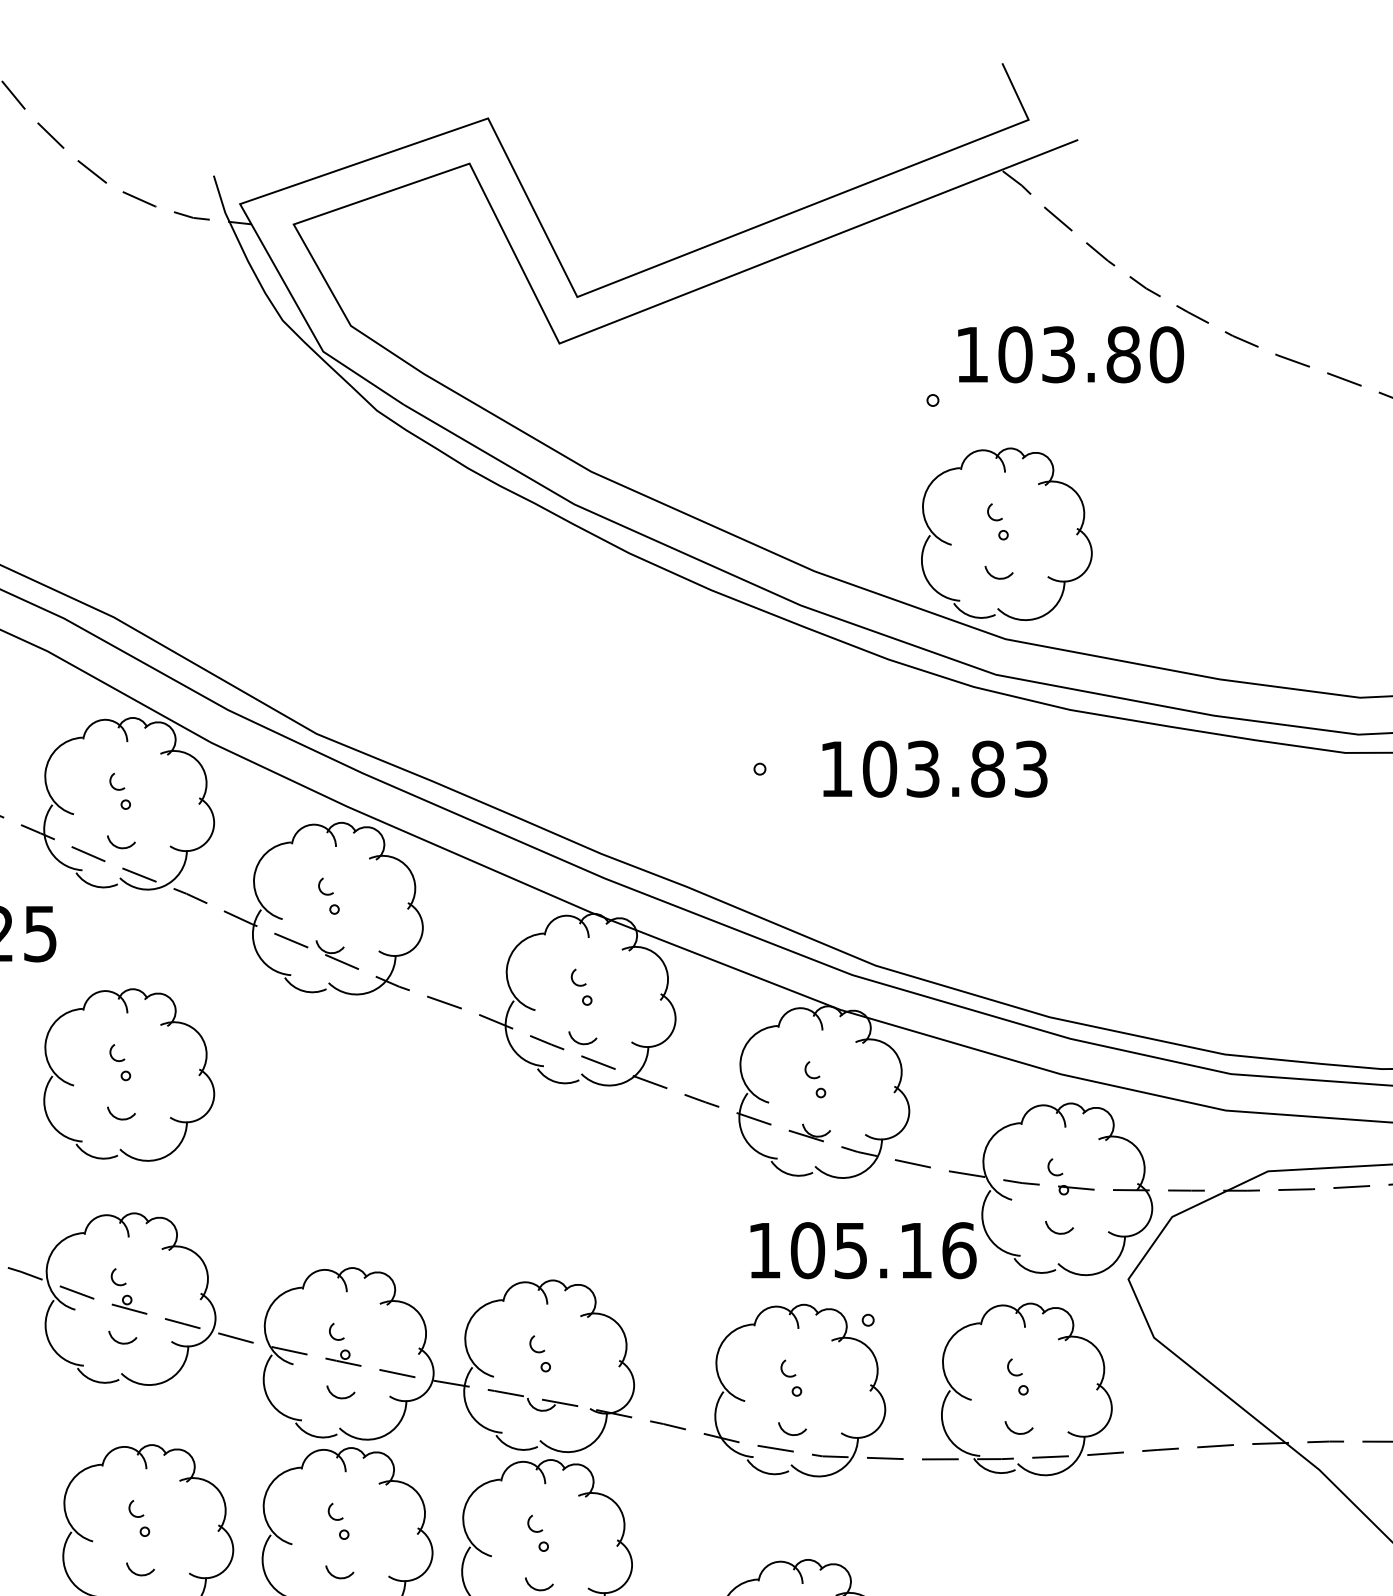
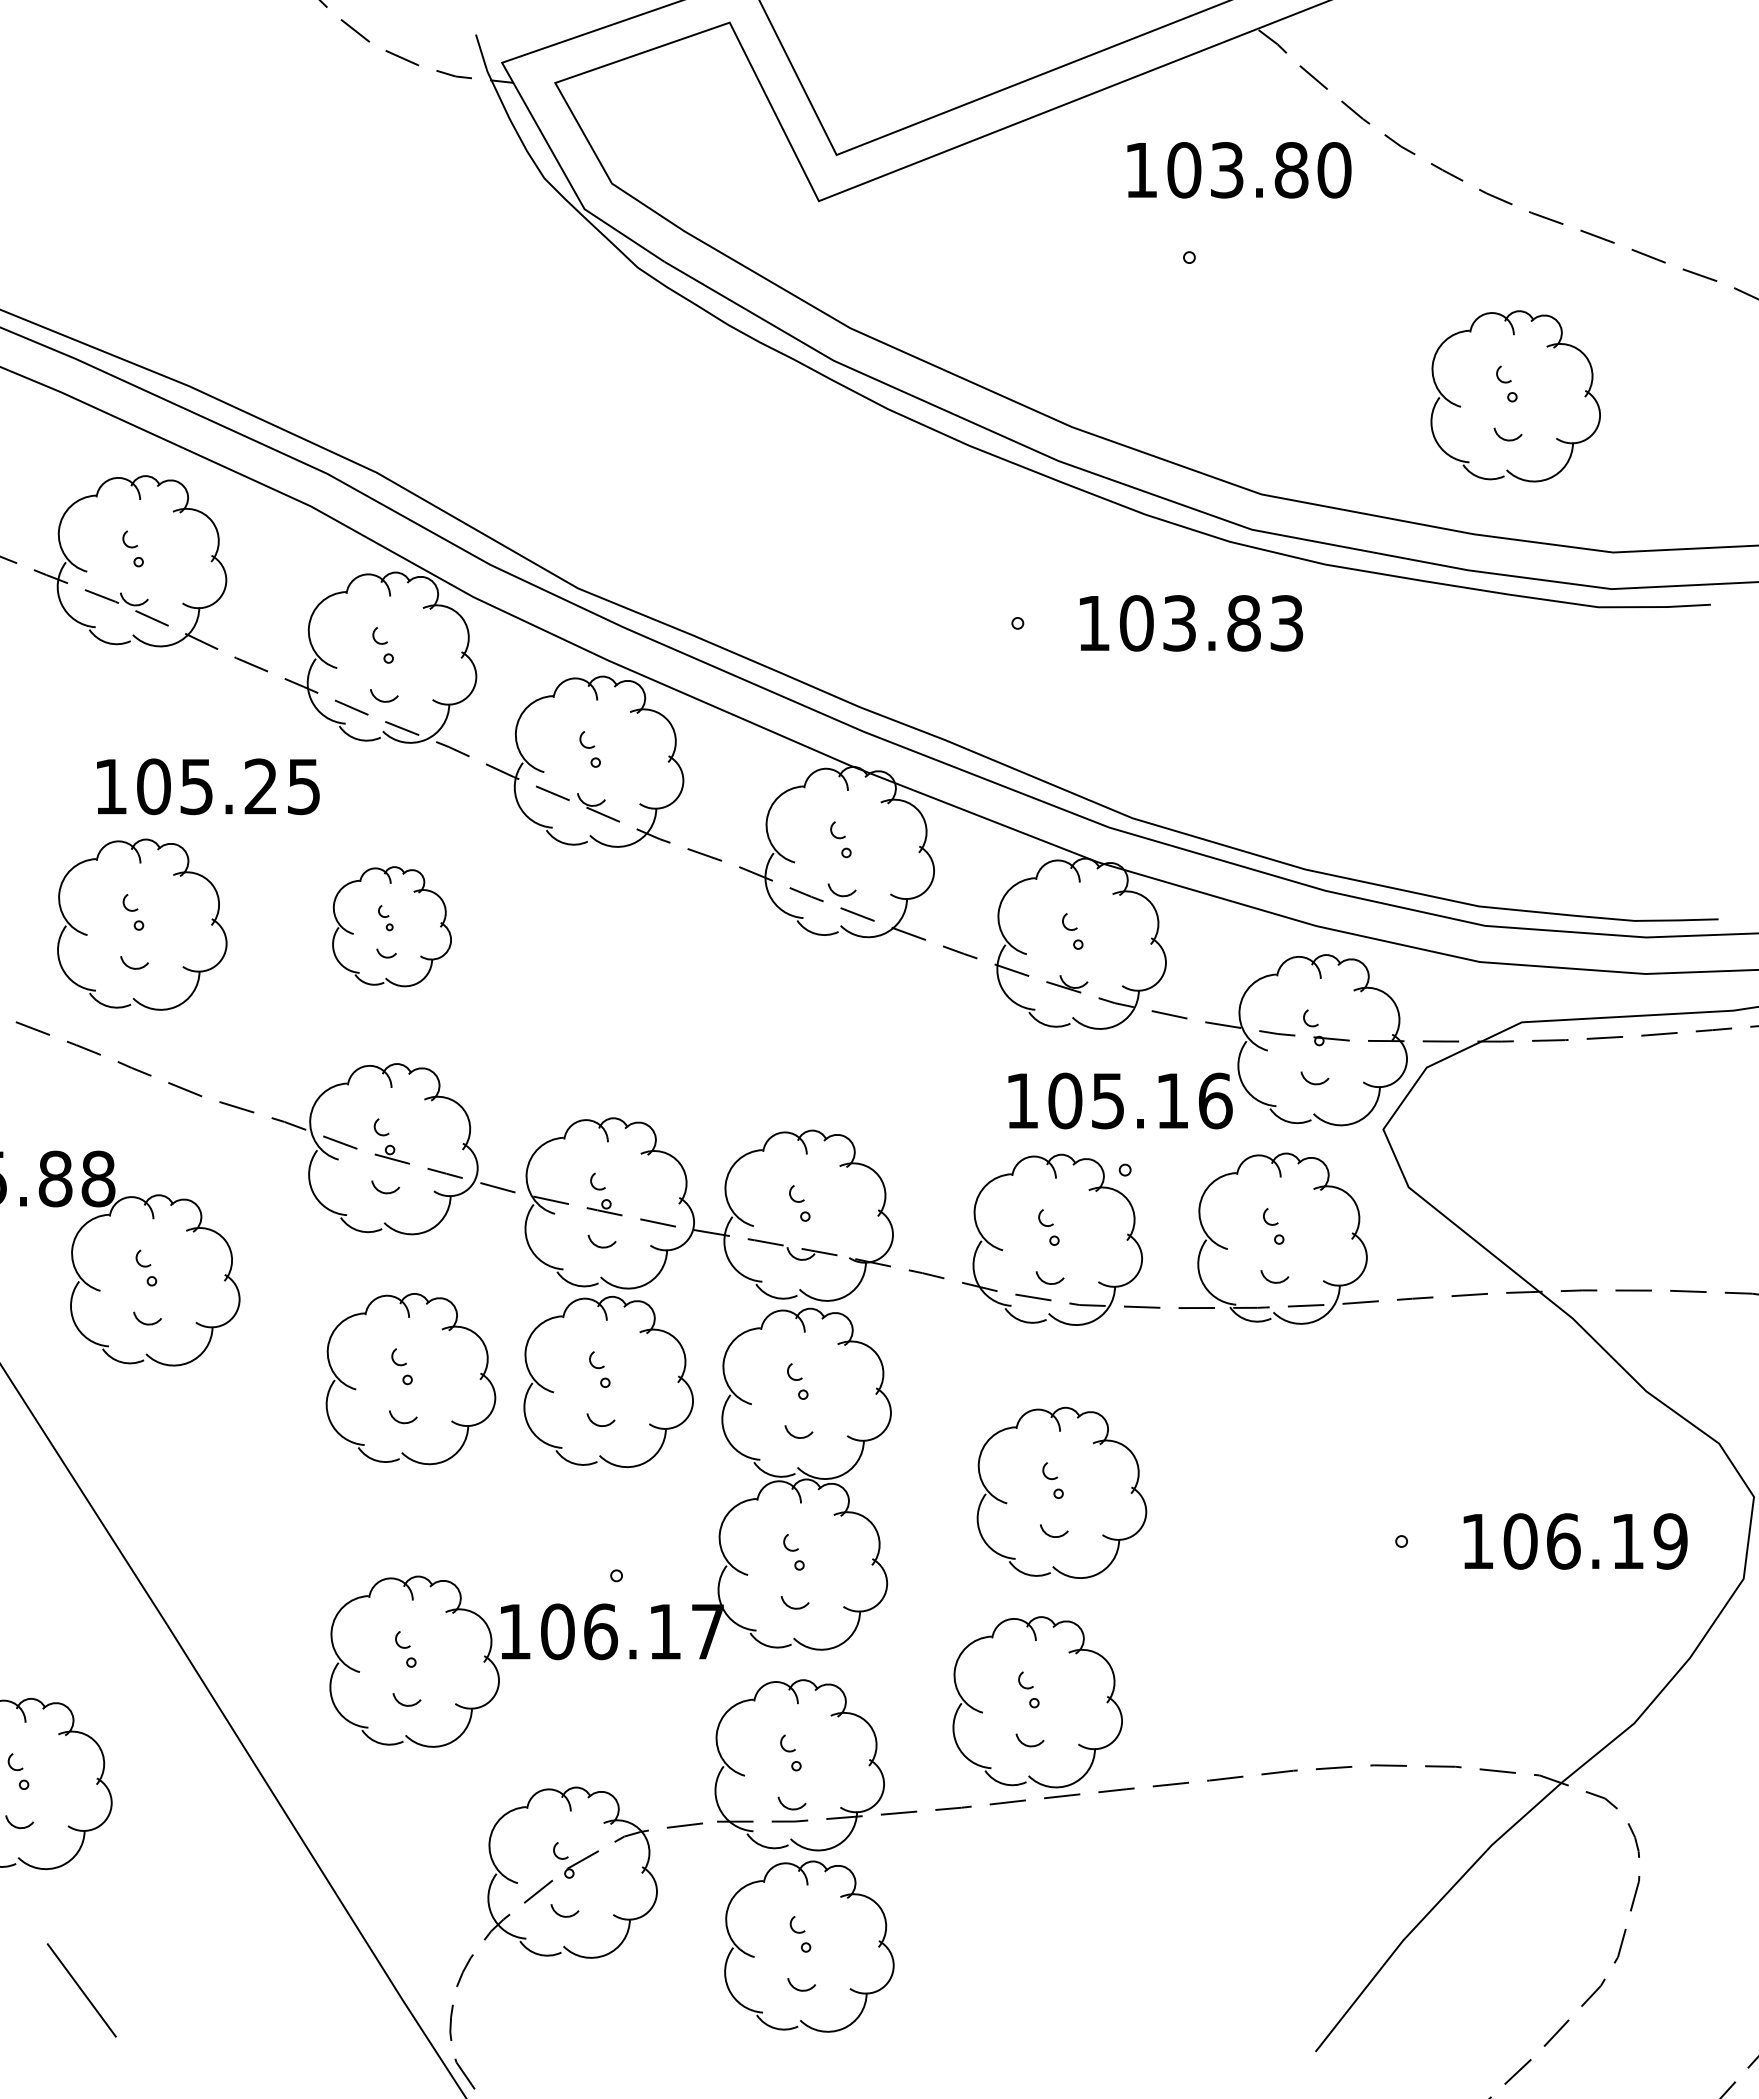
text: (1071, 355) -> (1239, 170), moved
part: (1006, 534) -> (1515, 396), moved
part: (128, 1074) -> (391, 926), size x0.7

